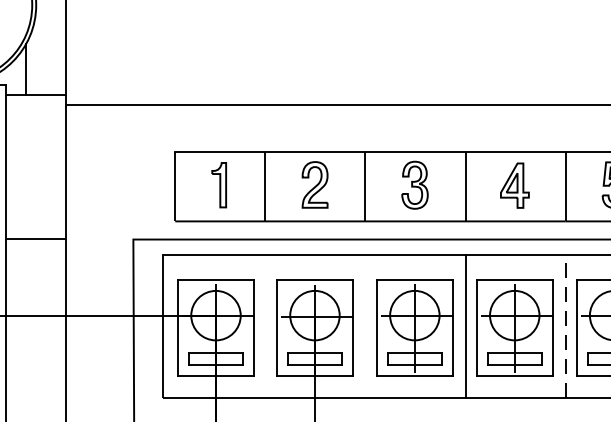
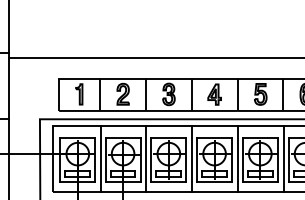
line: (265, 327) -> (100, 159), added
line: (366, 327) -> (146, 159), added
line: (564, 327) -> (237, 159), dashed -> solid

